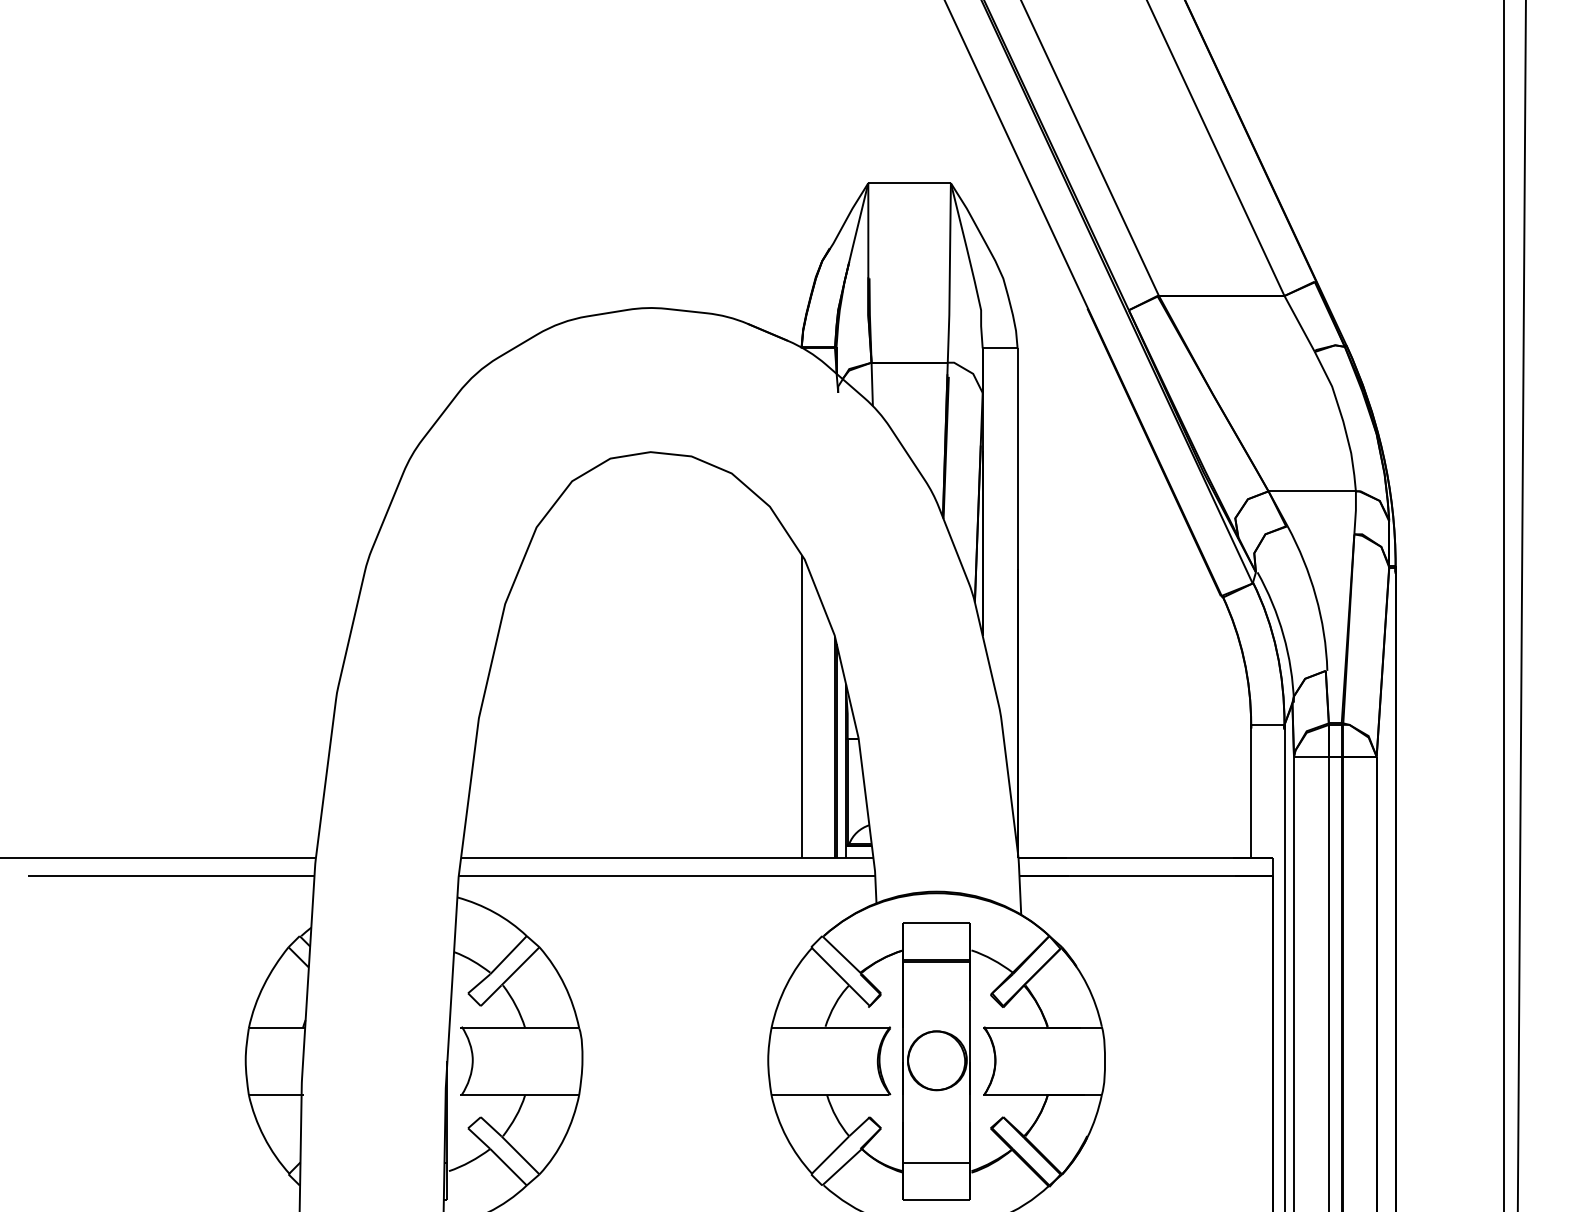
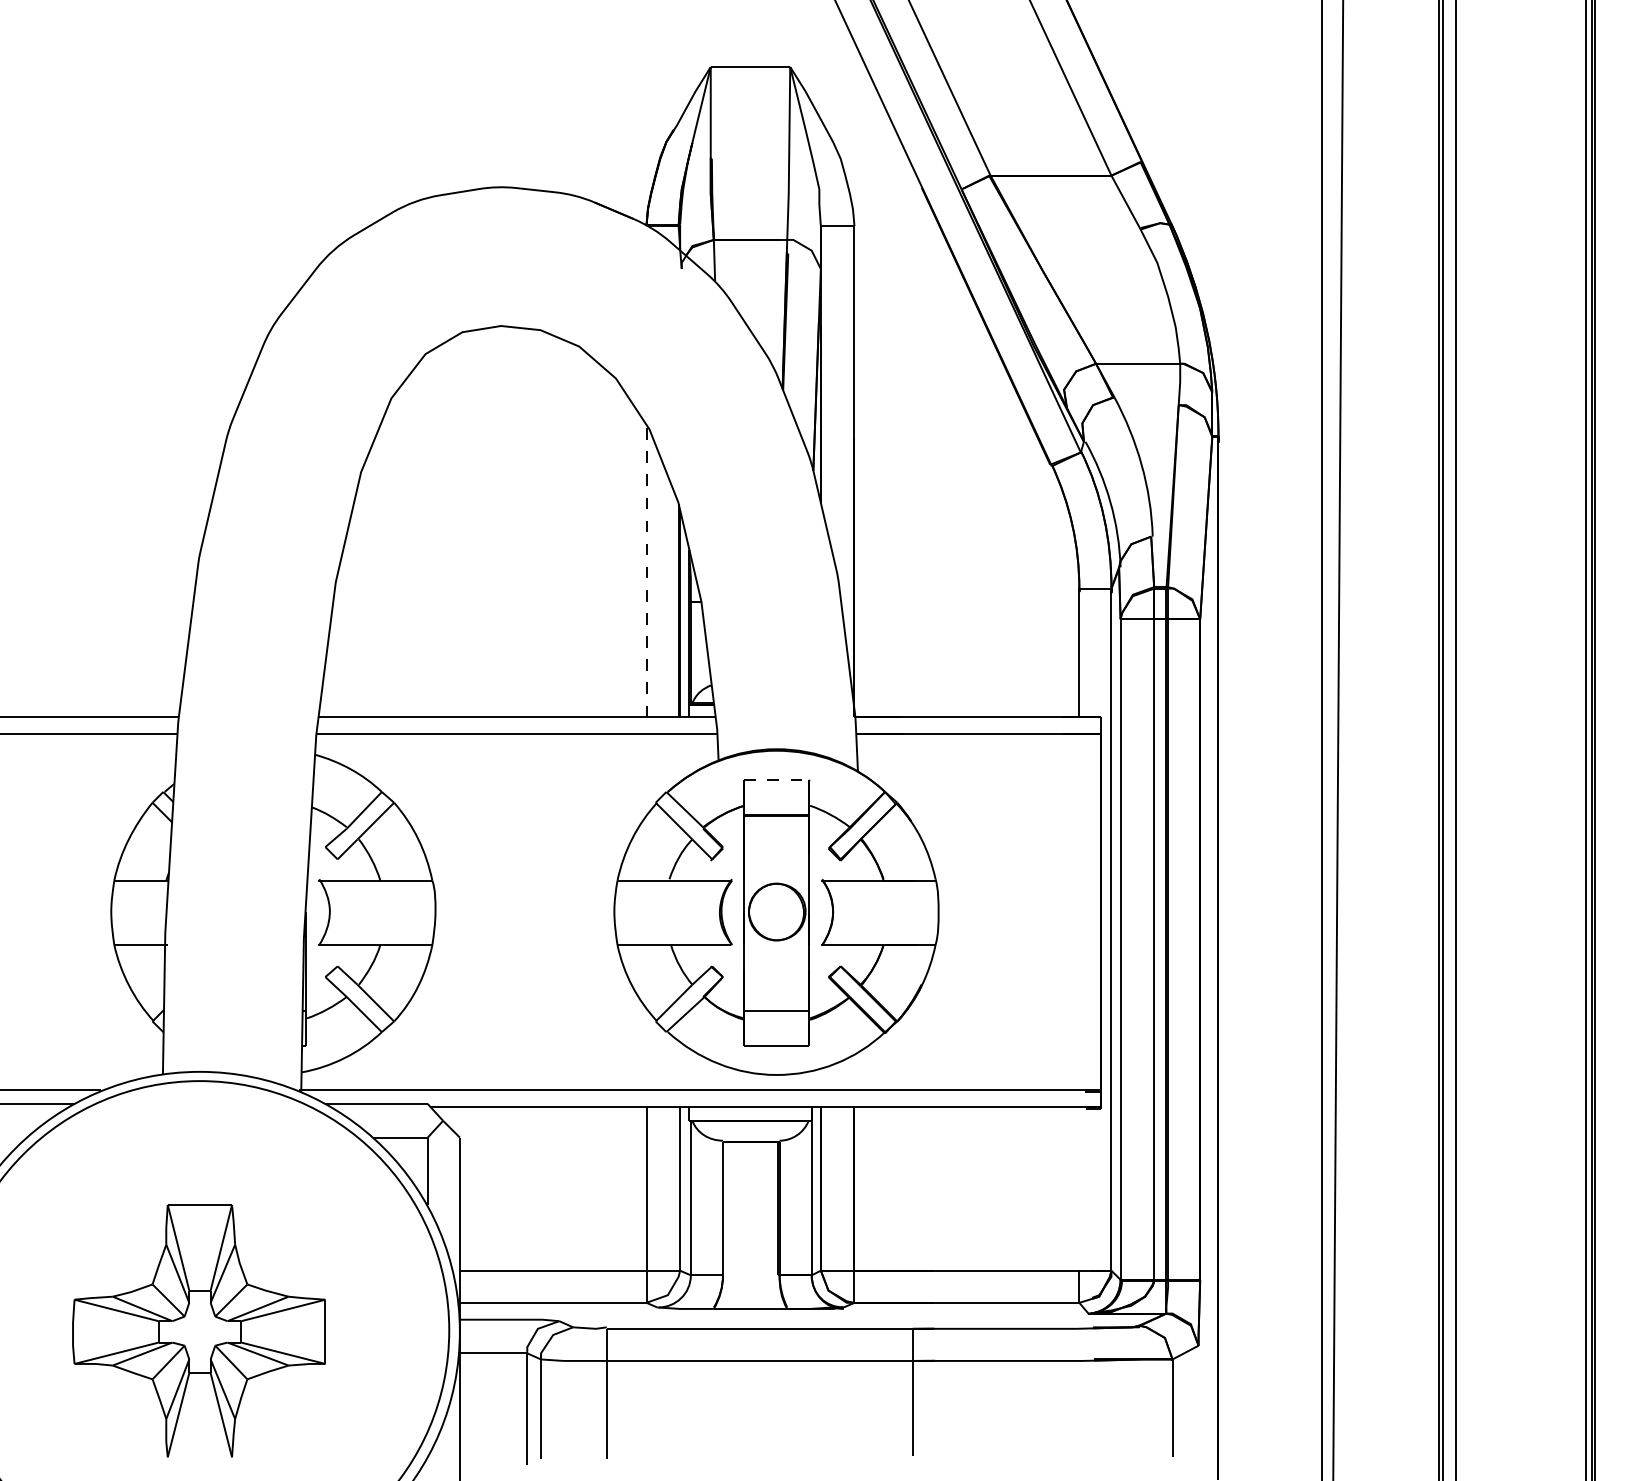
line: (801, 706) -> (646, 570), solid -> dashed
line: (936, 923) -> (776, 779), solid -> dashed

